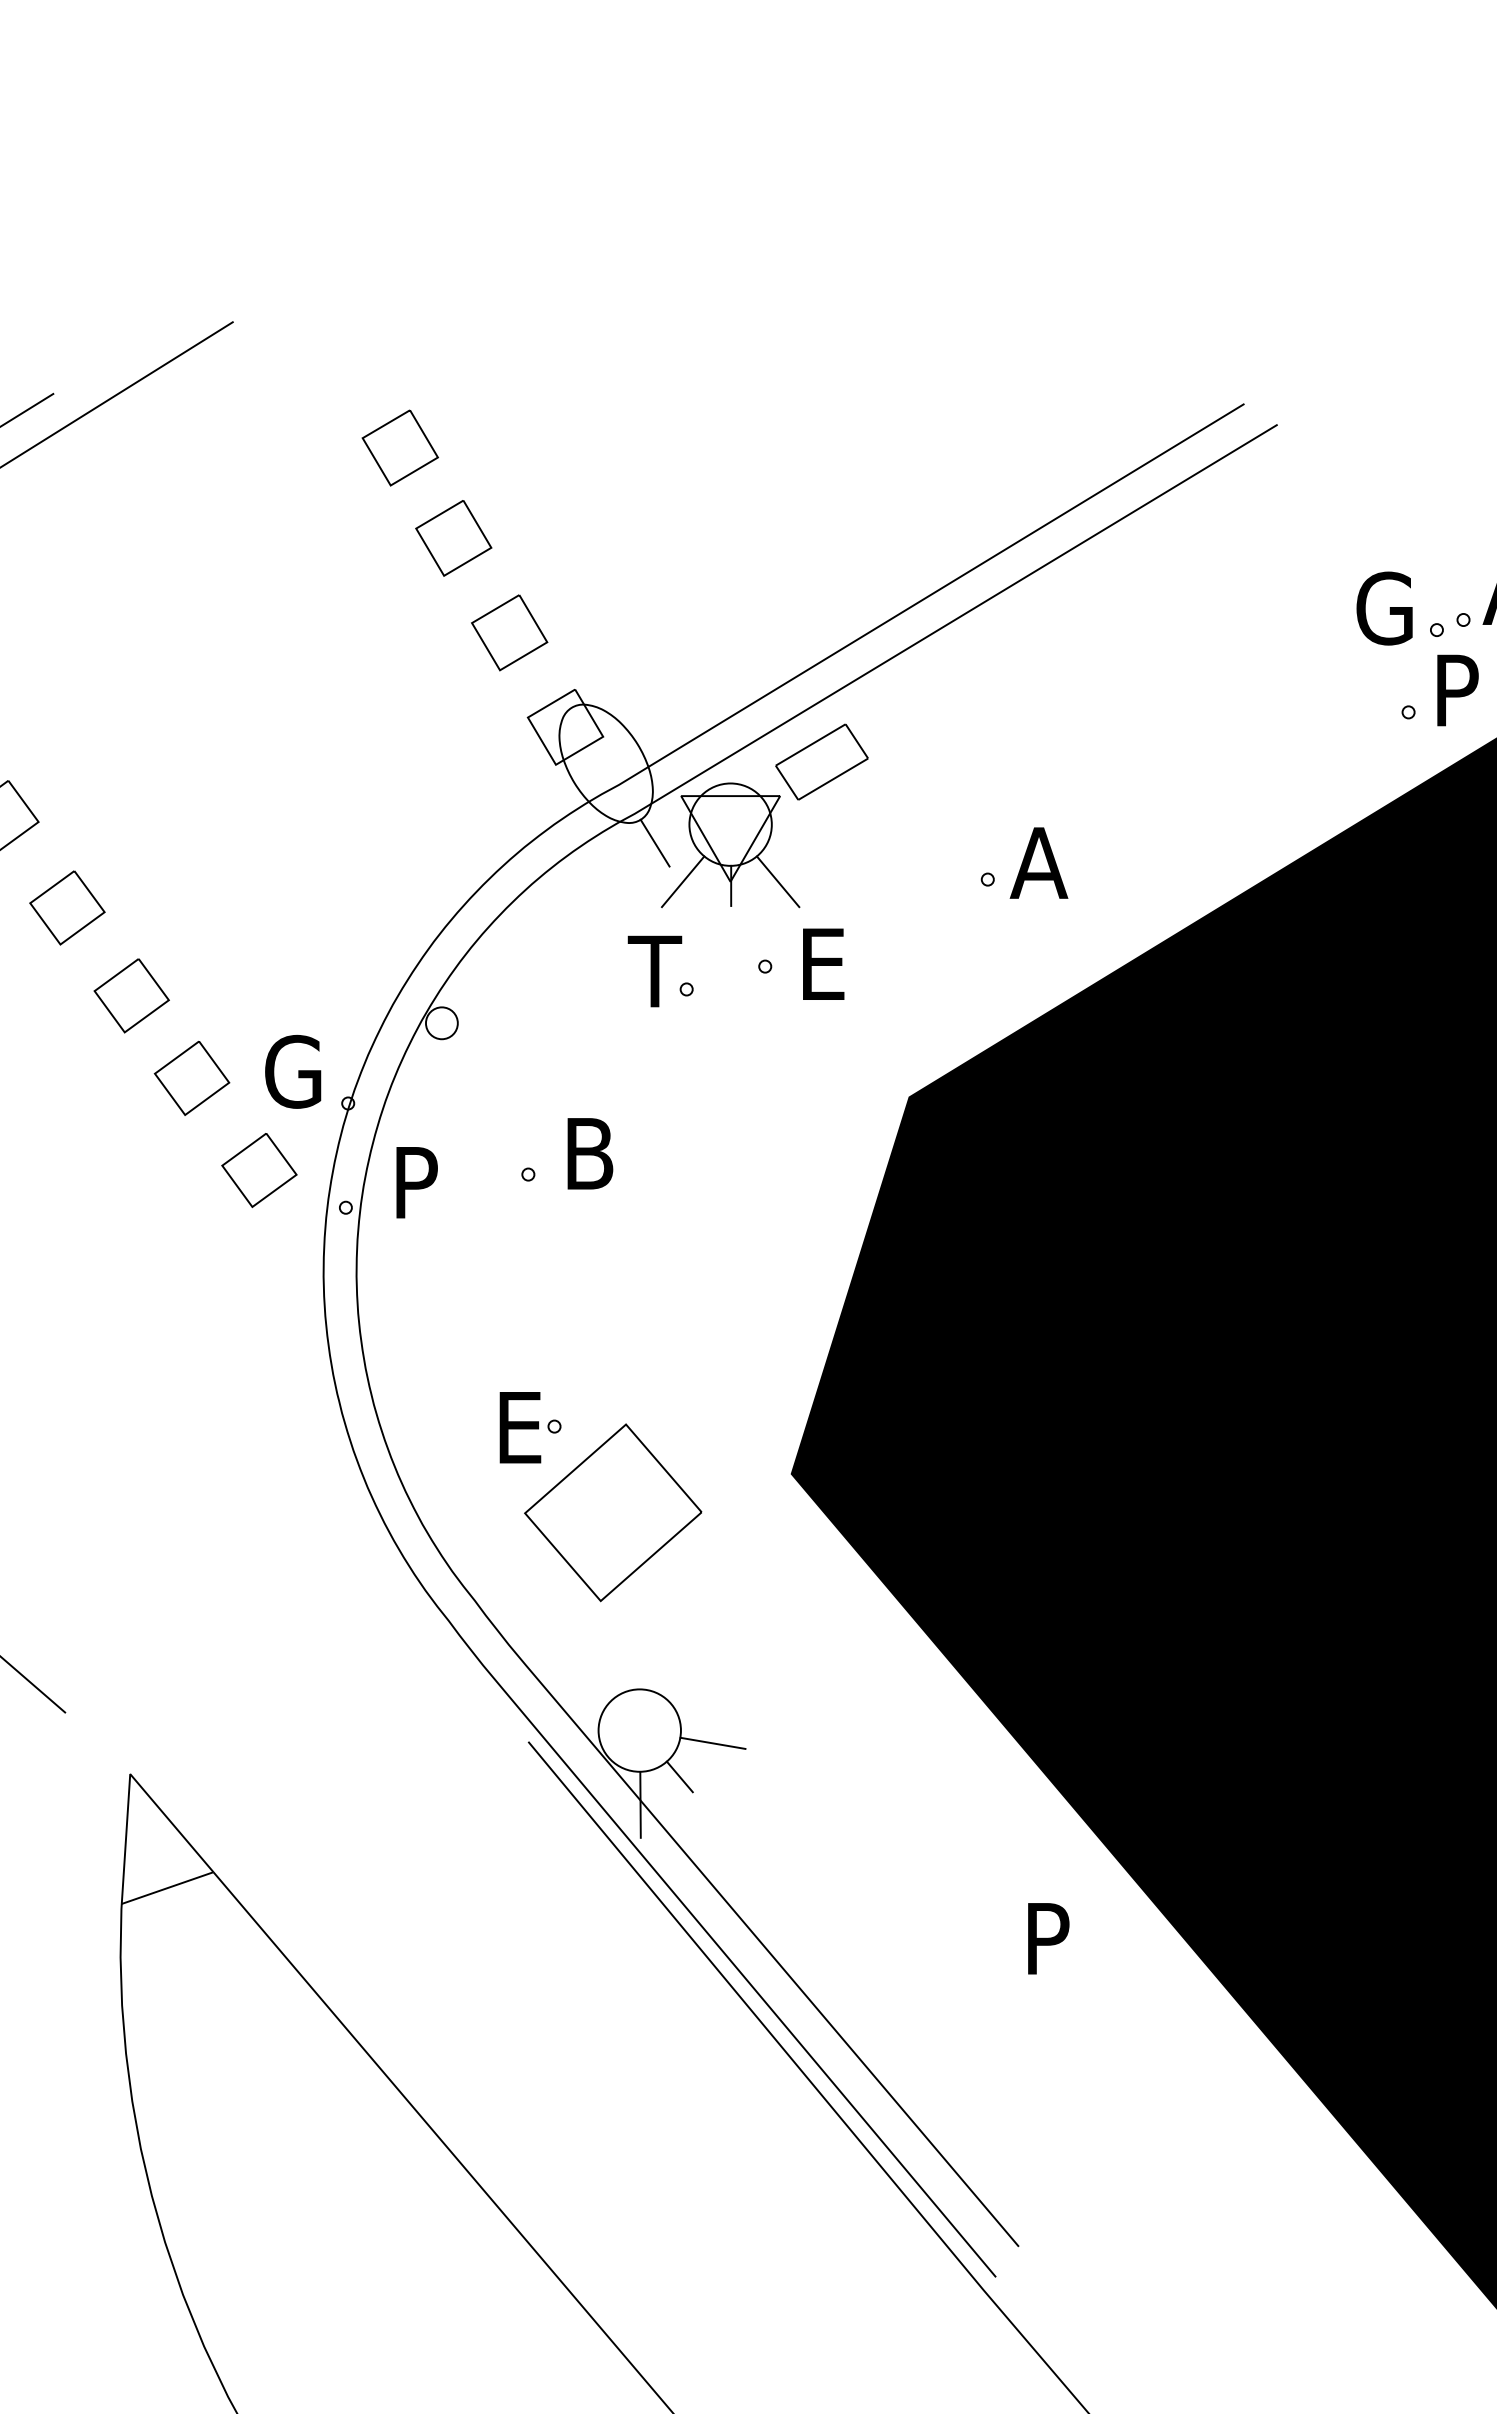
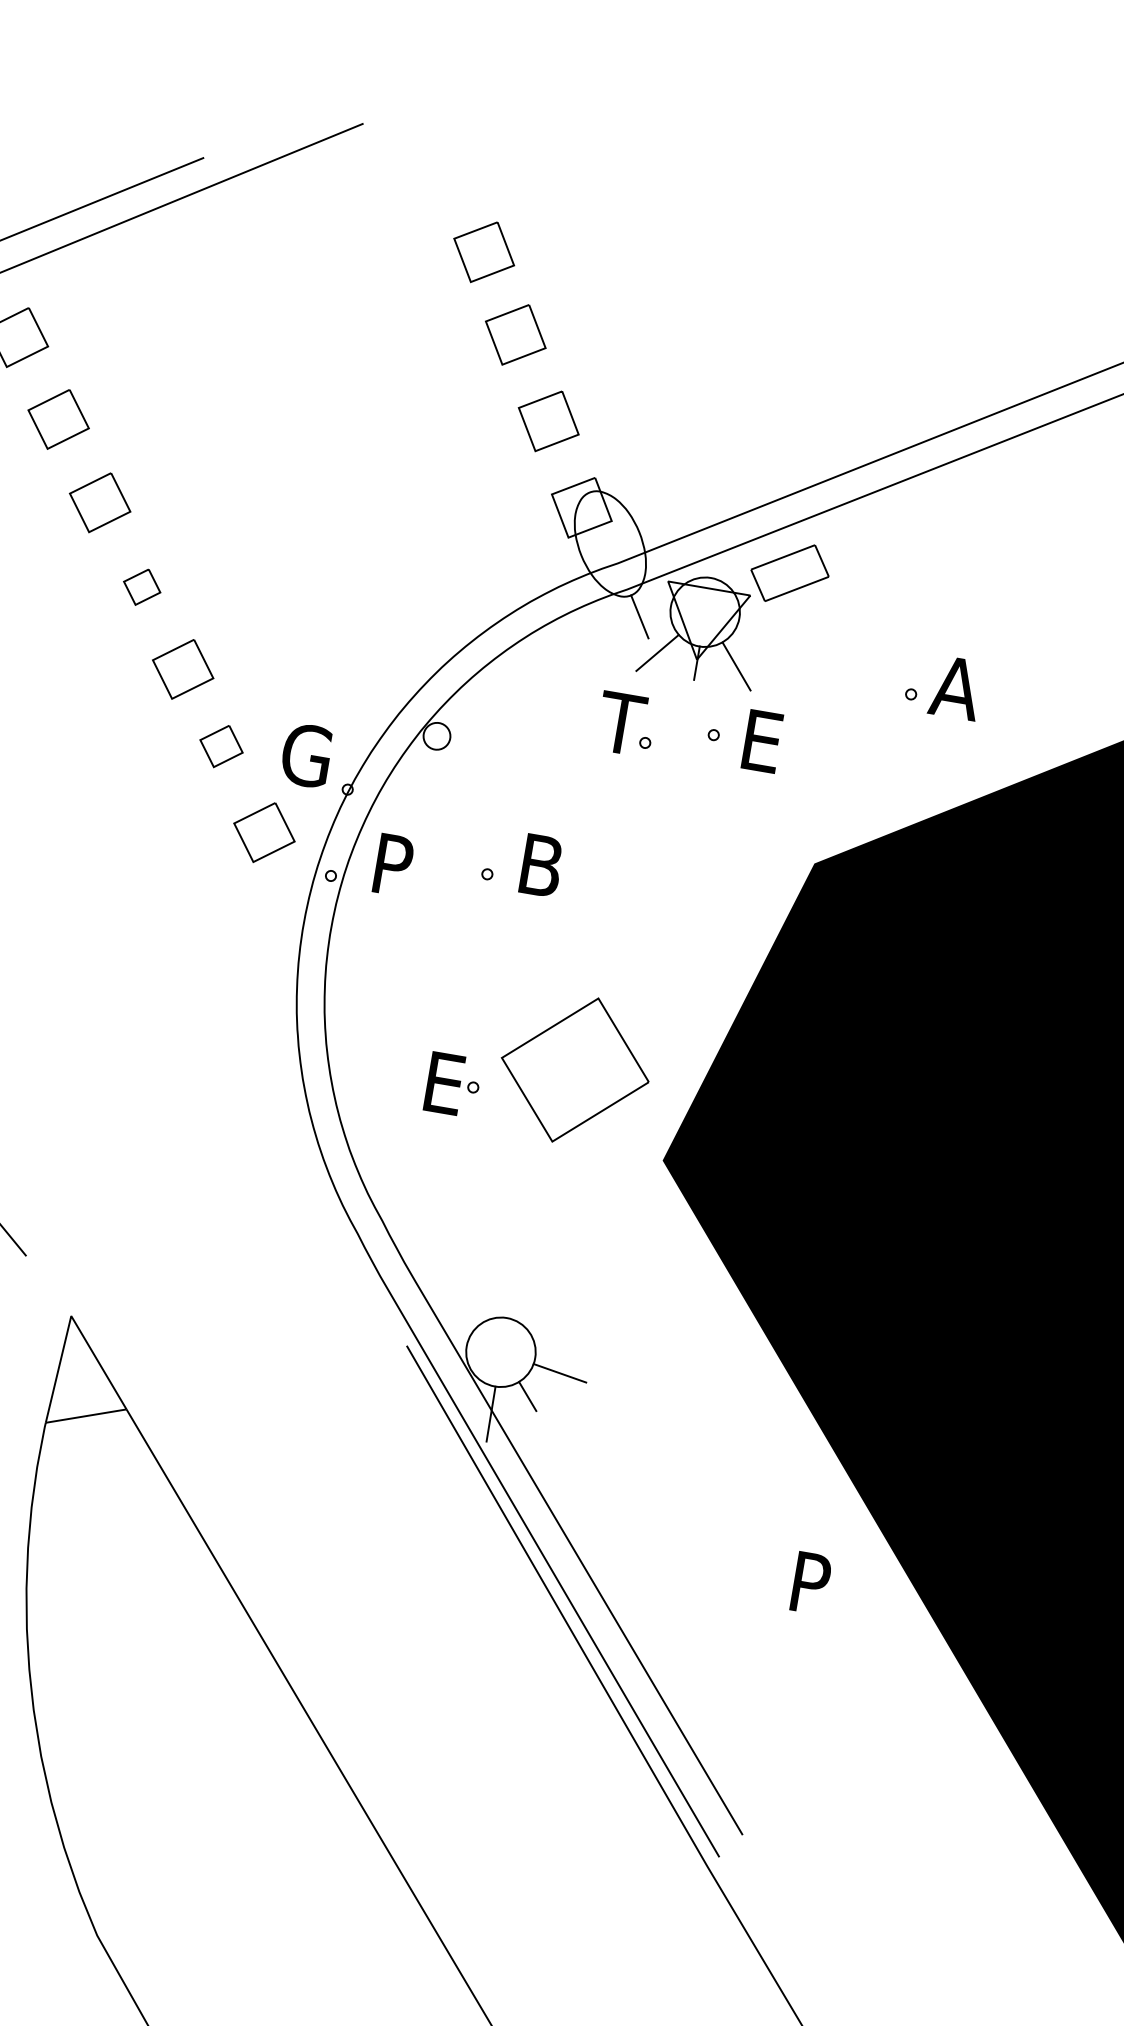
part: (67, 907) -> (142, 586), size x0.6
part: (191, 1077) -> (221, 745), size x0.7
part: (613, 1512) -> (575, 1069), moved

